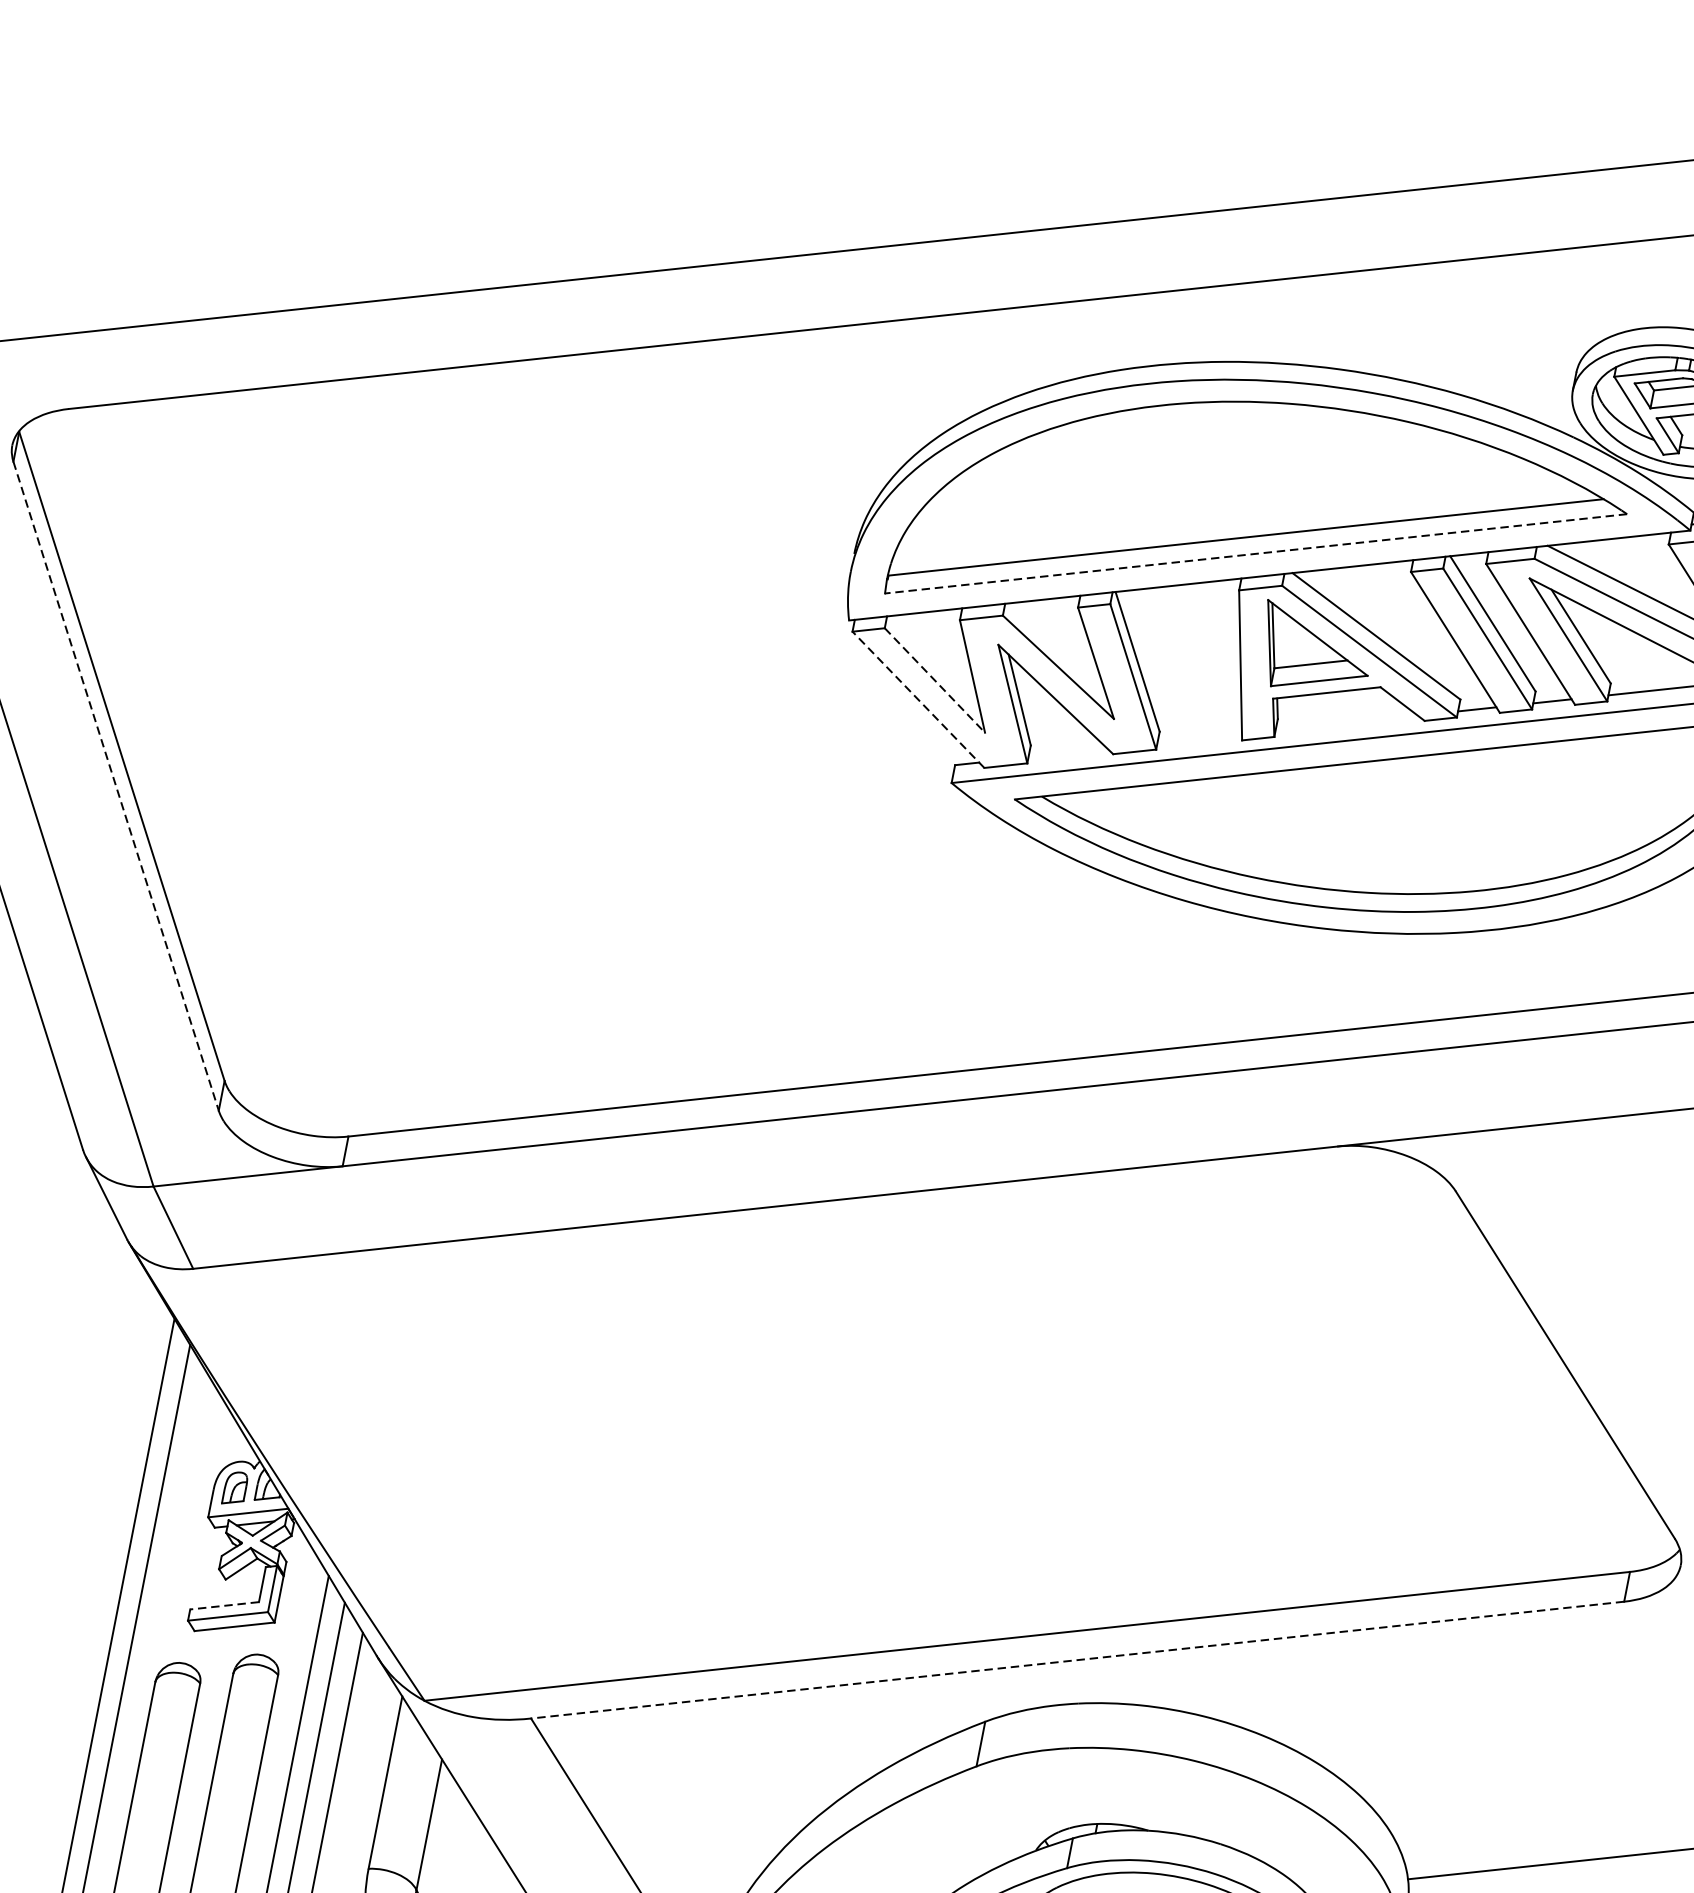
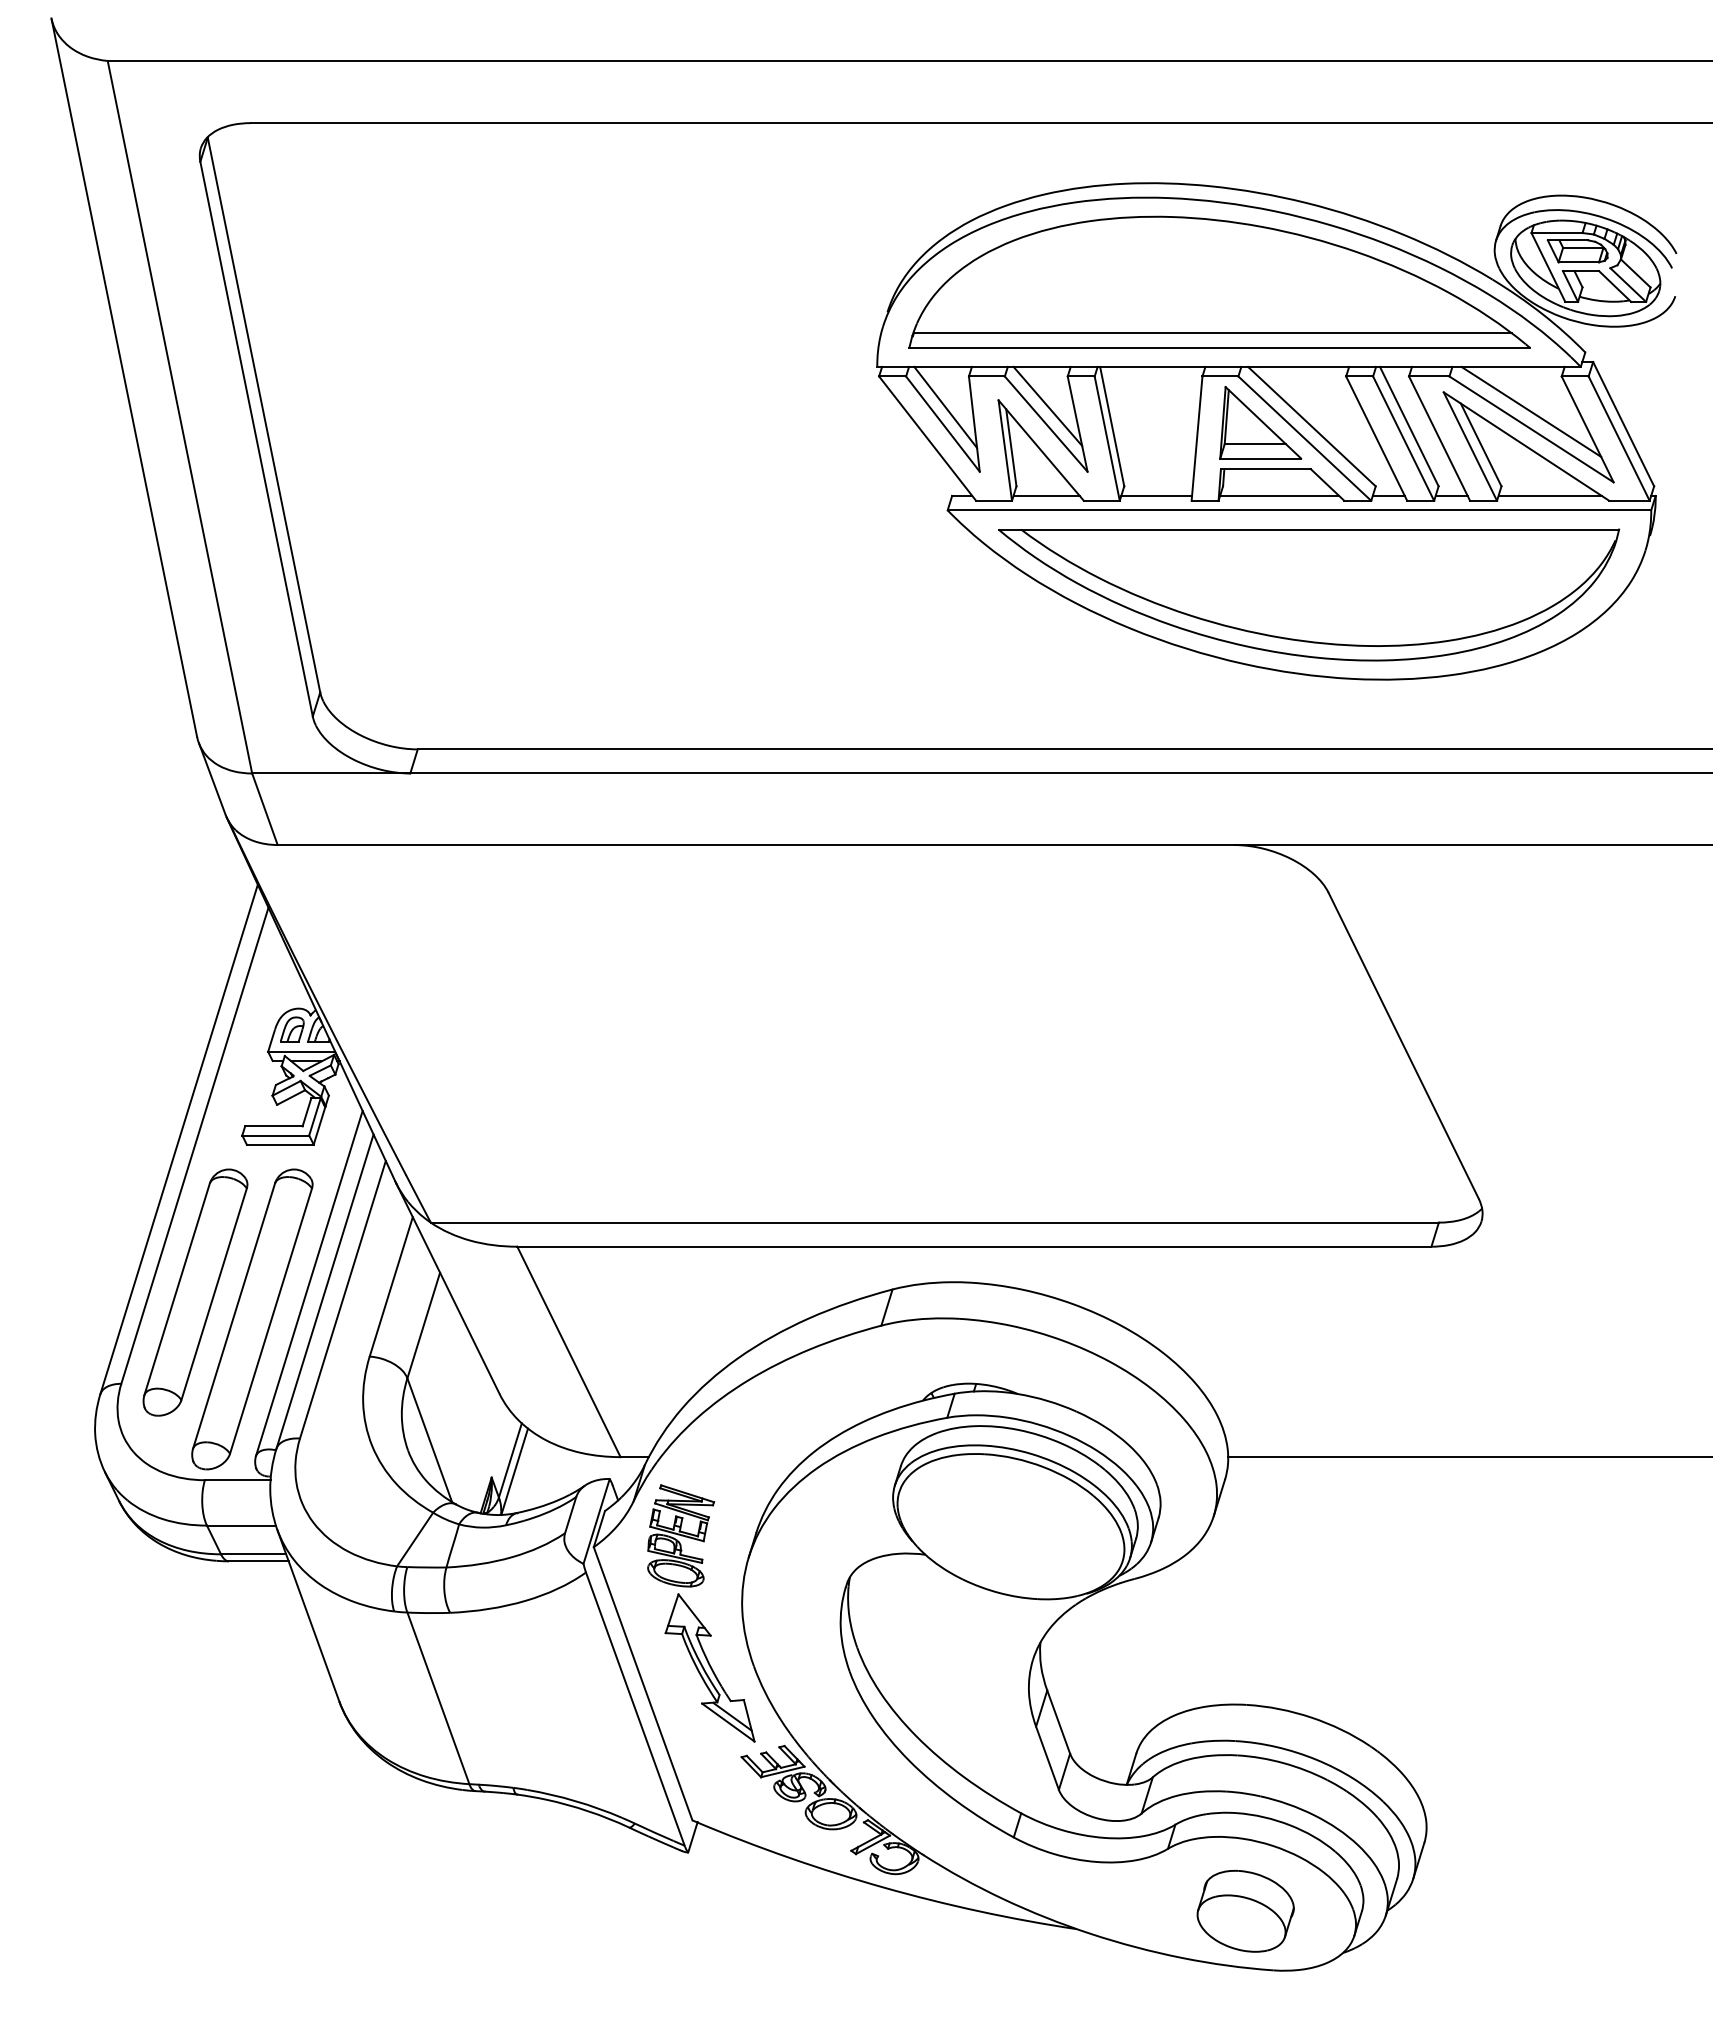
line: (1255, 553) -> (1219, 347), dashed -> solid
line: (1057, 644) -> (1047, 405), added
line: (935, 660) -> (945, 407), added
line: (935, 680) -> (943, 424), dashed -> solid
line: (918, 699) -> (927, 438), dashed -> solid
line: (1346, 722) -> (1279, 495), added
line: (1199, 738) -> (1156, 495), added
line: (1067, 752) -> (1046, 495), added
line: (116, 786) -> (256, 439), dashed -> solid
line: (224, 1605) -> (273, 1126), dashed -> solid
line: (1076, 1659) -> (973, 1246), dashed -> solid

